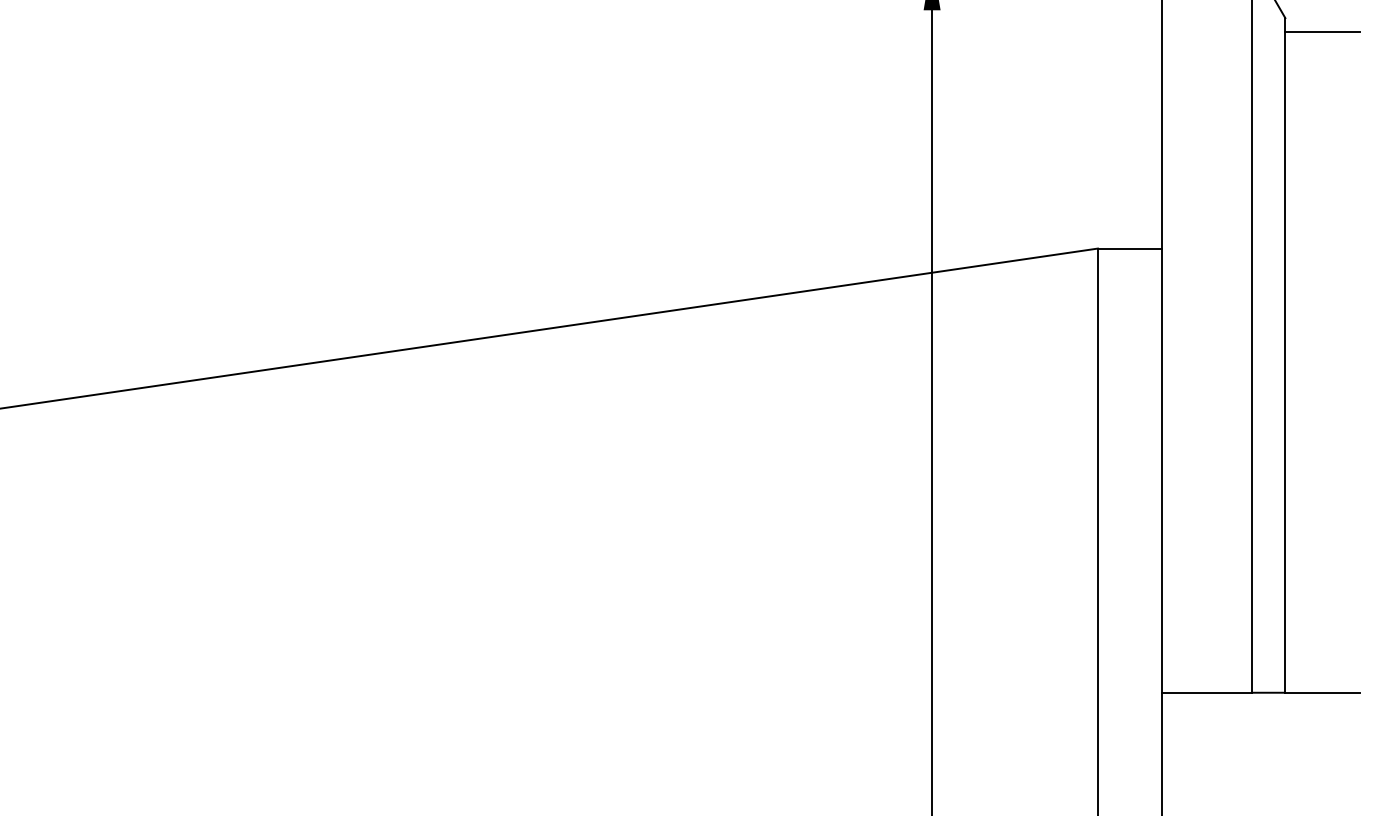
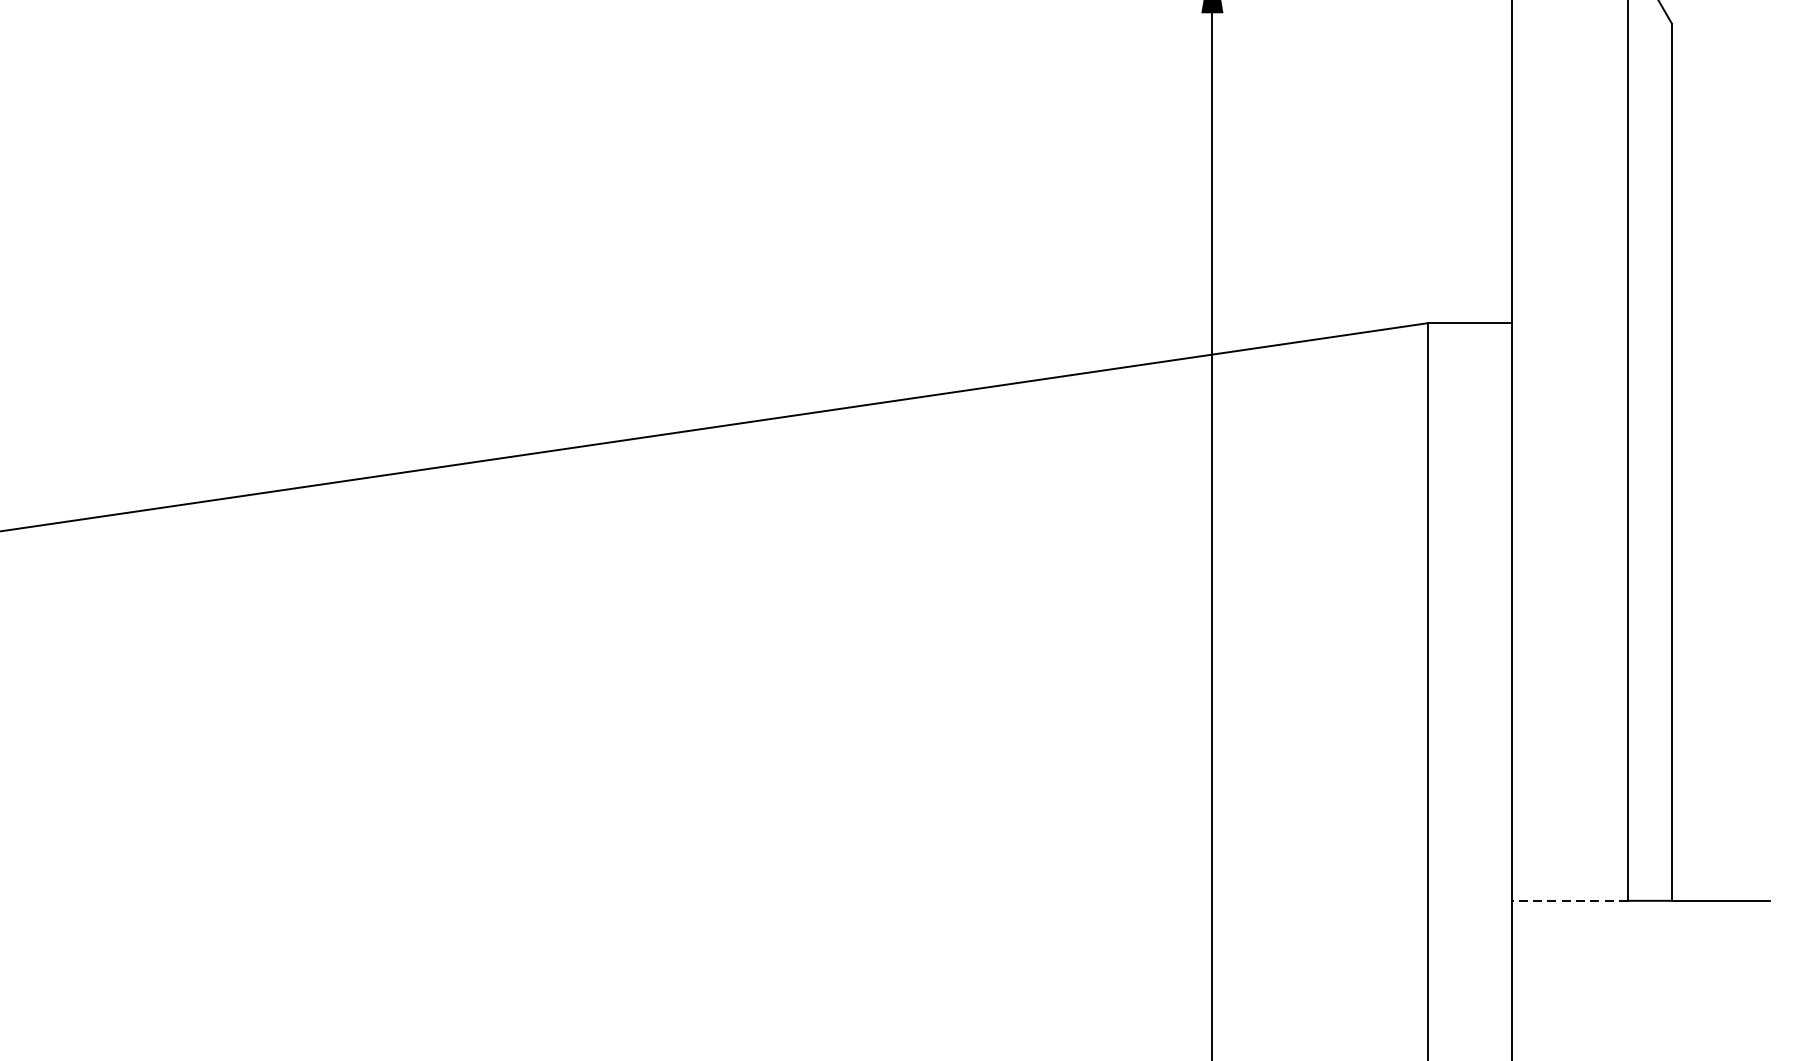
line: (1322, 31) -> (1720, 40), removed
line: (1206, 692) -> (1569, 900), solid -> dashed

